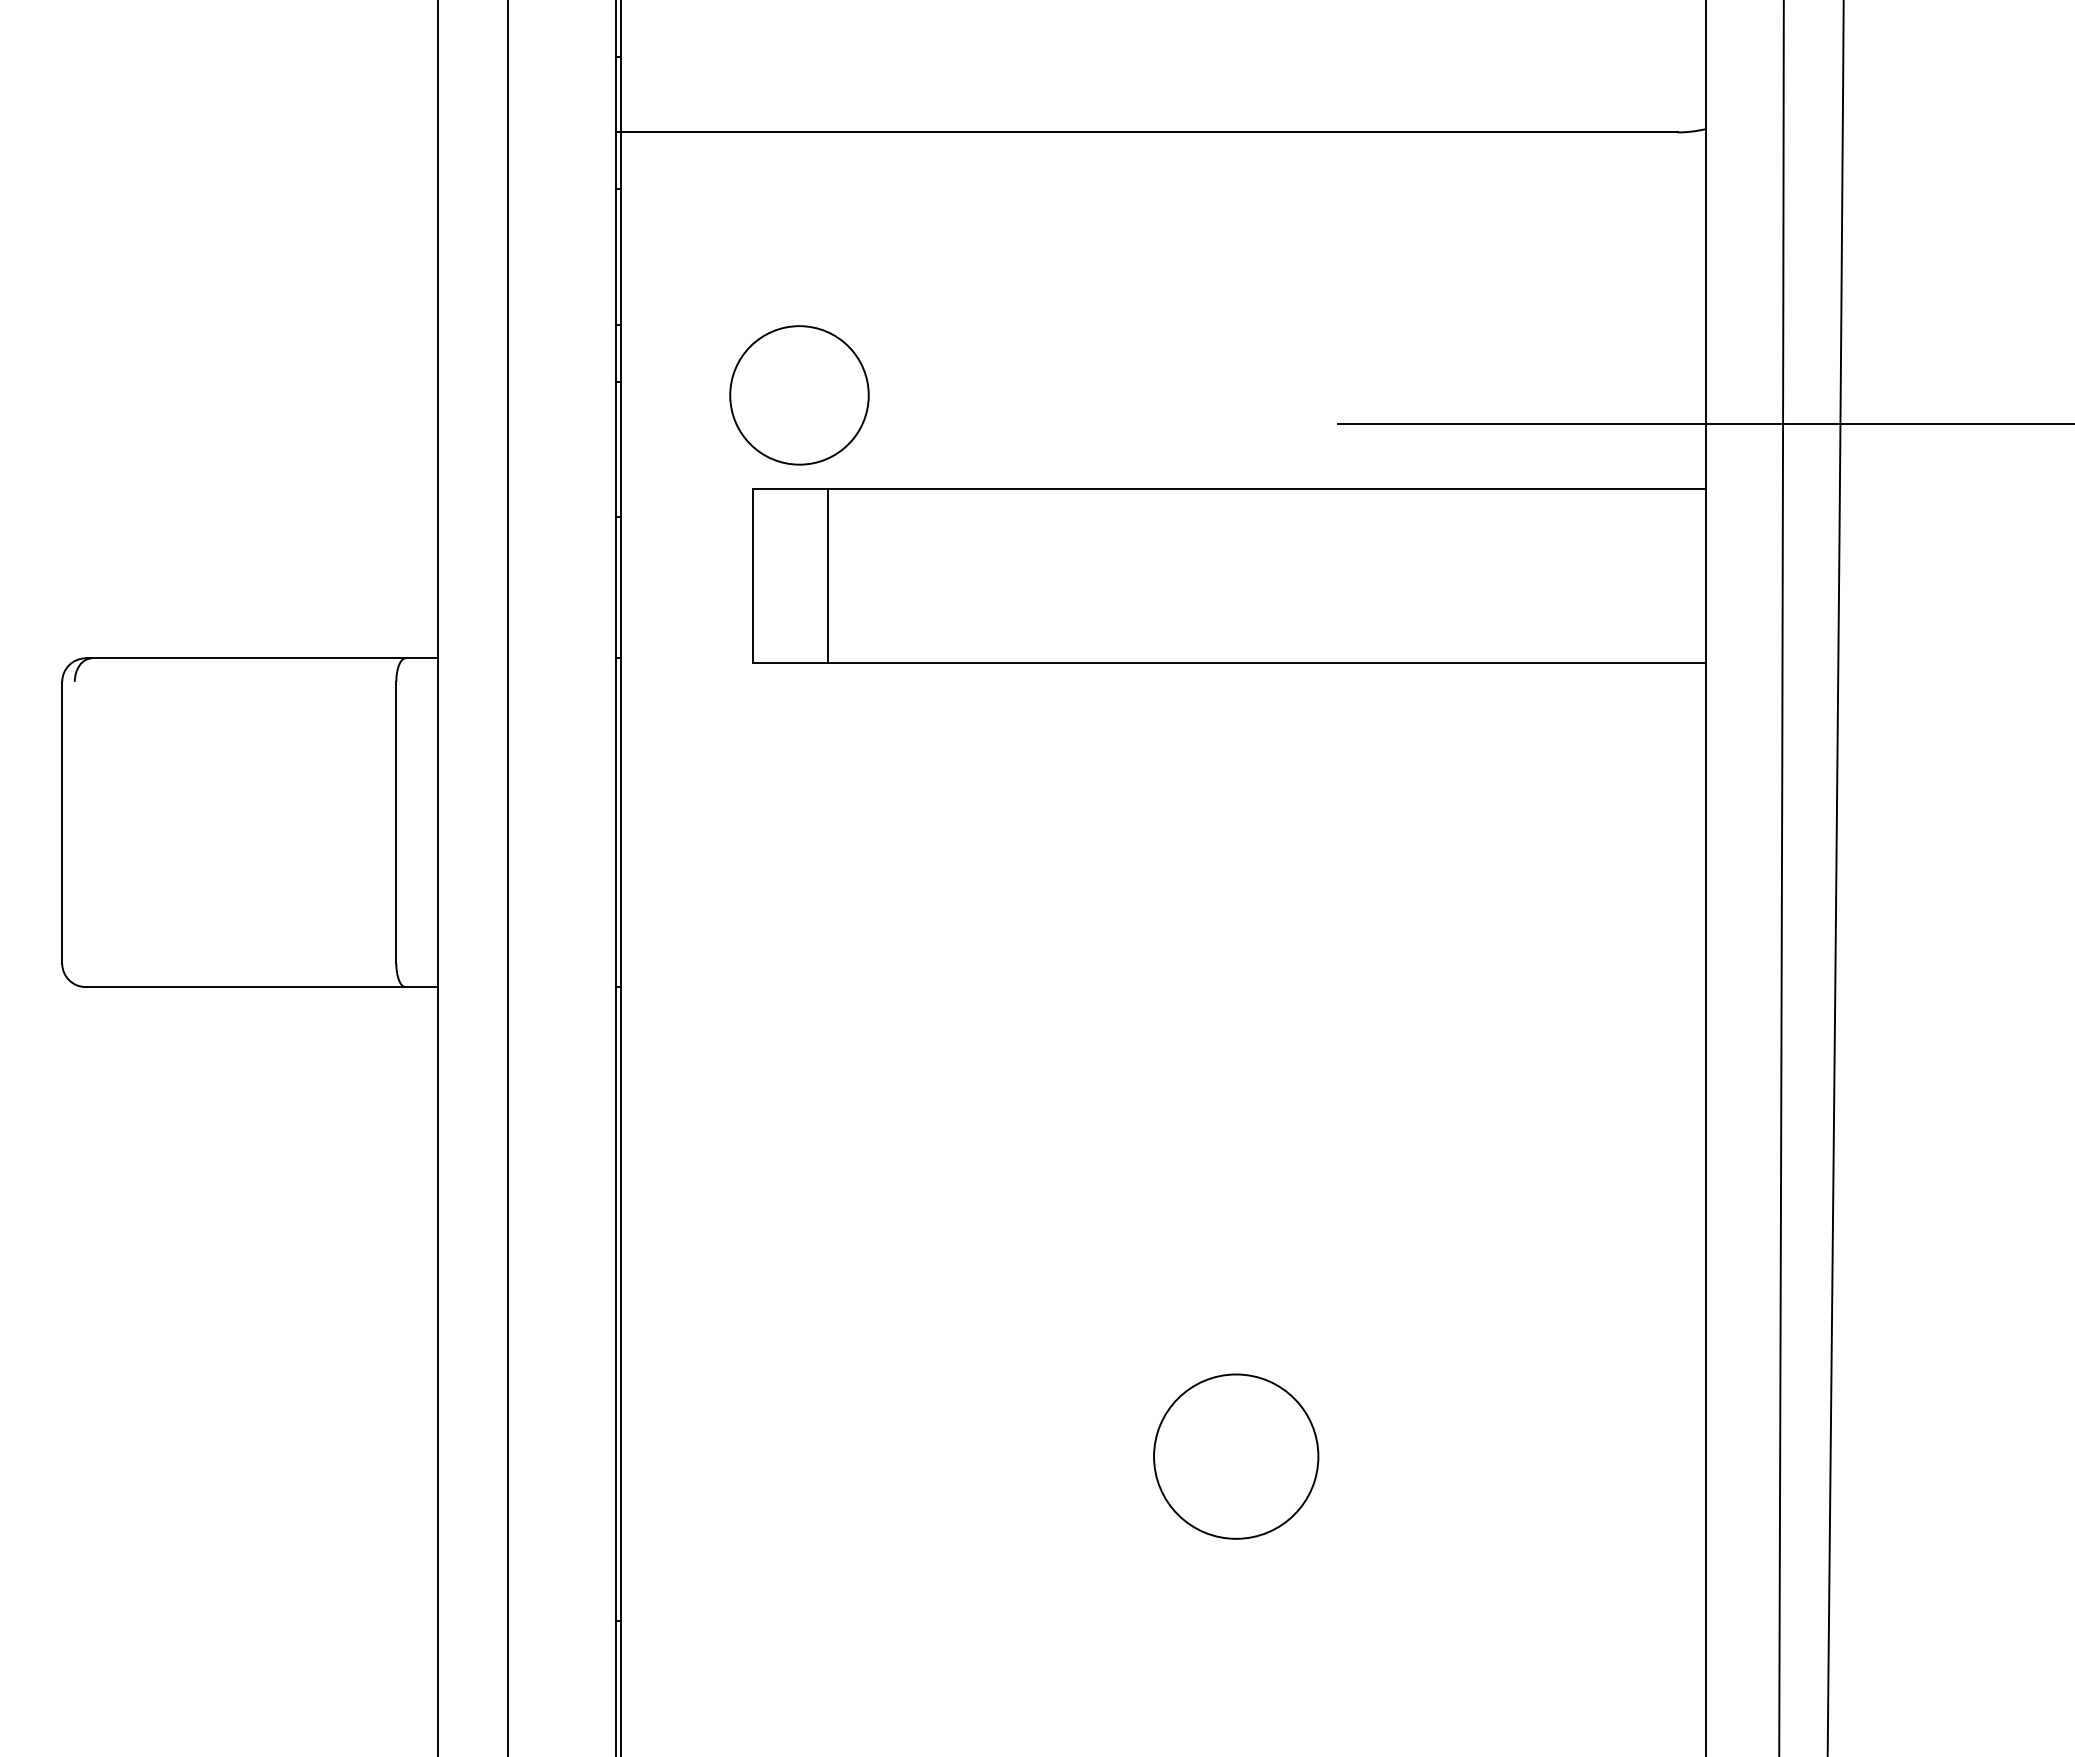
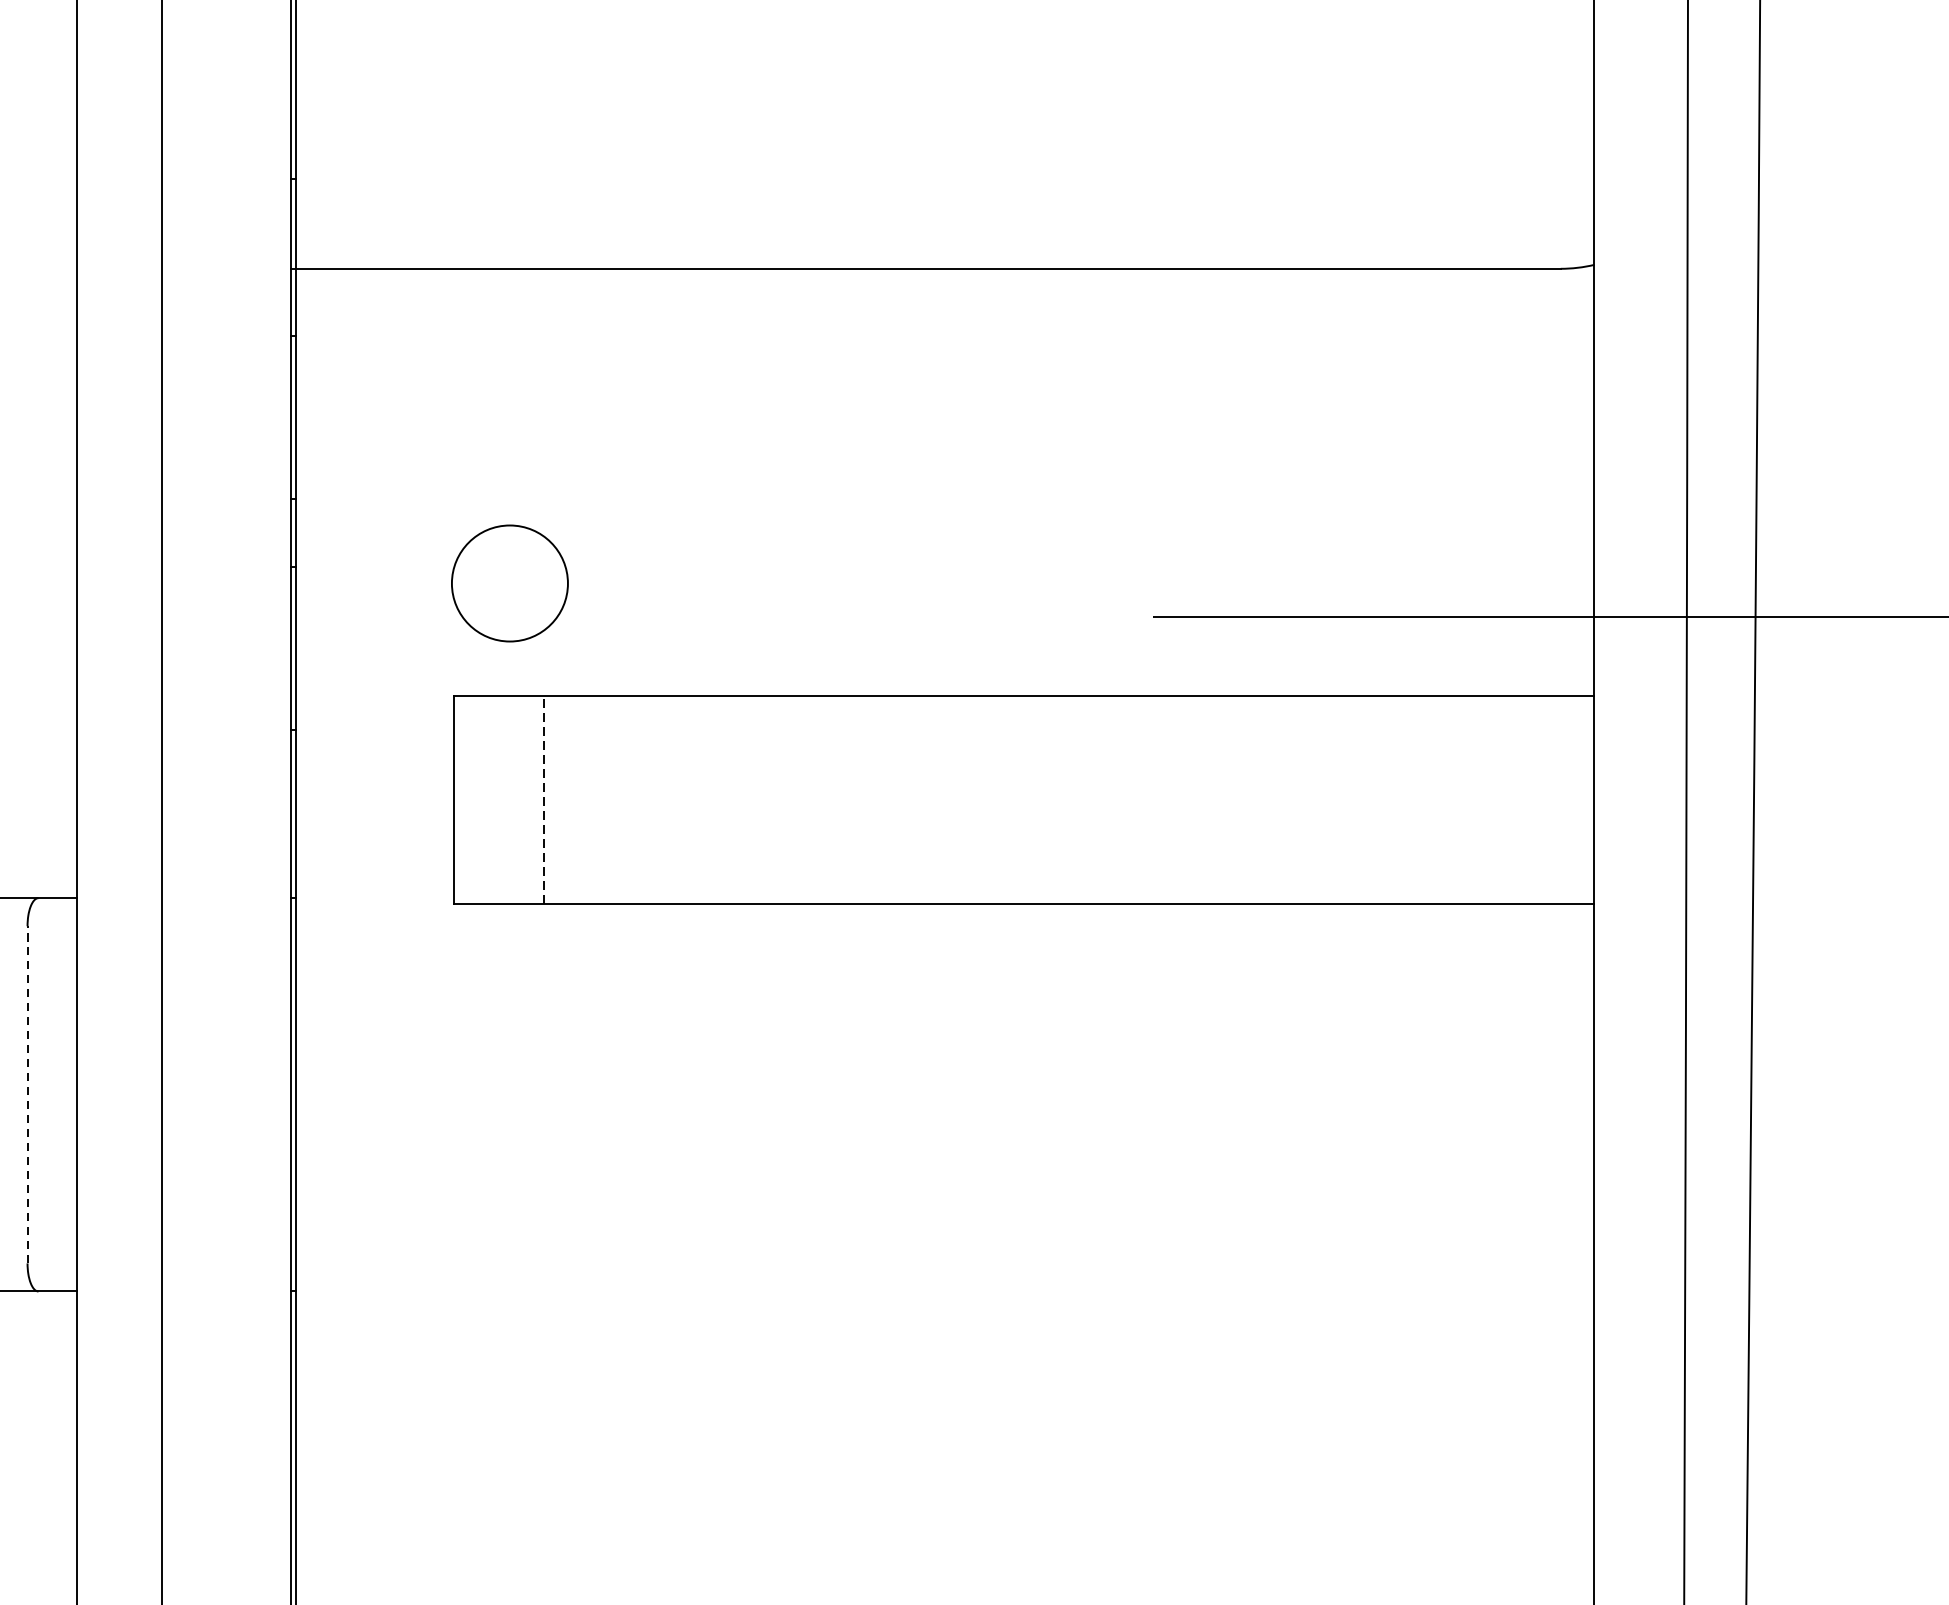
circle: (799, 395) -> (509, 583), size x0.7
line: (827, 576) -> (543, 800), solid -> dashed
line: (396, 822) -> (27, 1094), solid -> dashed

